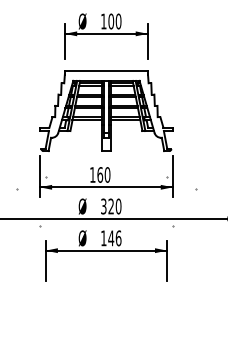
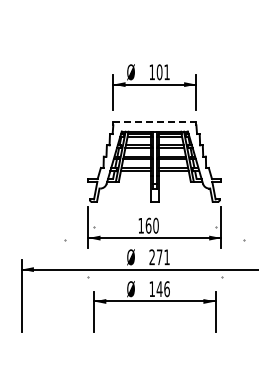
text: (118, 21) -> (166, 72), 100 -> 101
line: (106, 70) -> (154, 121), solid -> dashed
text: (111, 206) -> (159, 257), 320 -> 271

